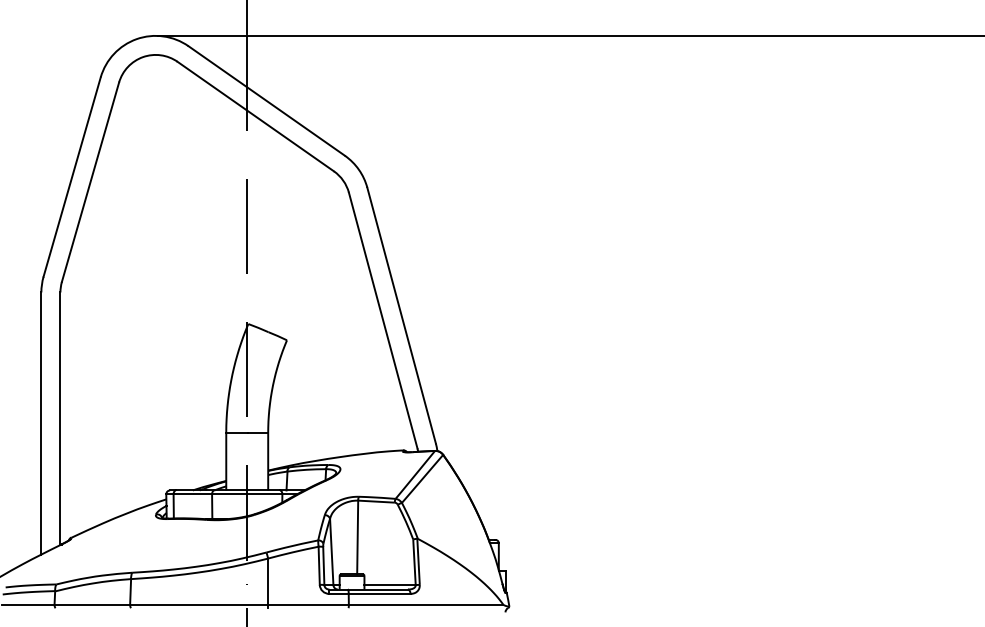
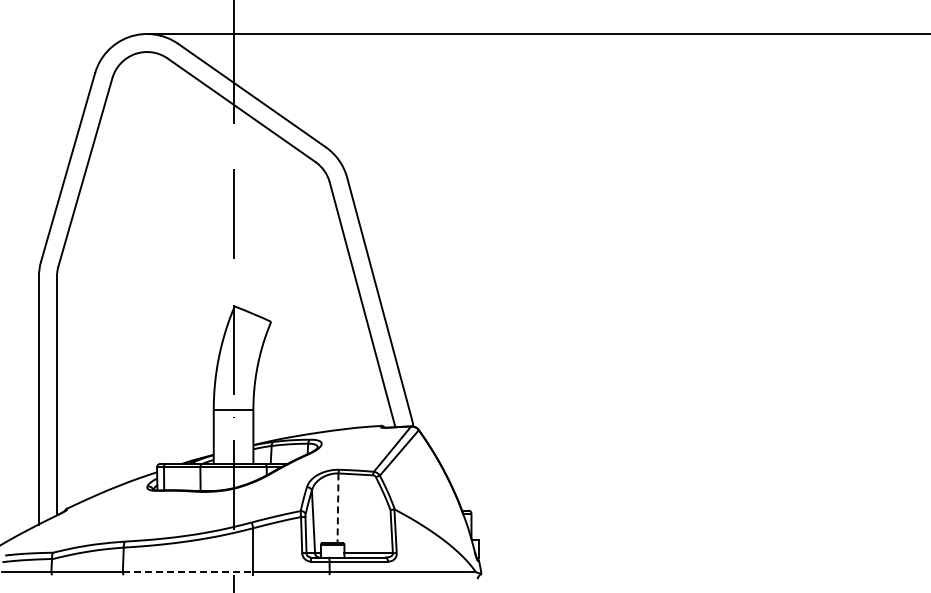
line: (358, 537) -> (338, 508), solid -> dashed
line: (199, 604) -> (188, 571), solid -> dashed

